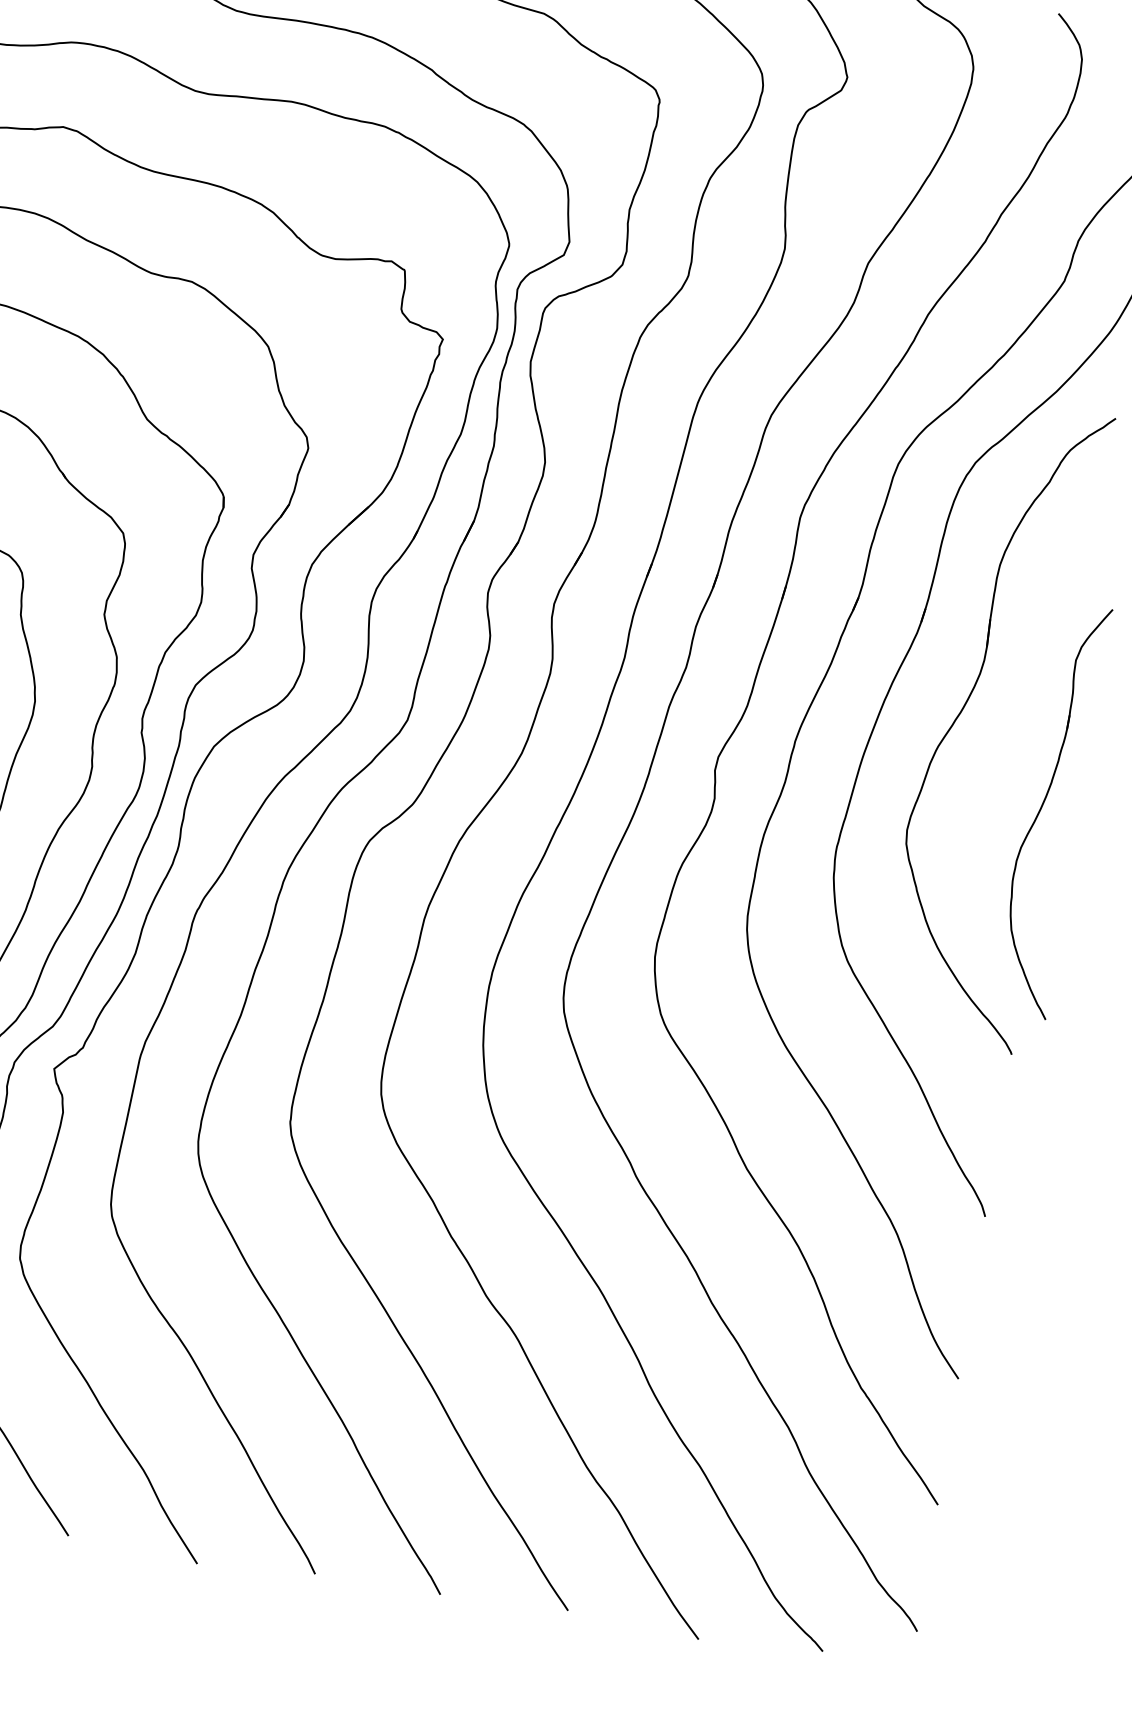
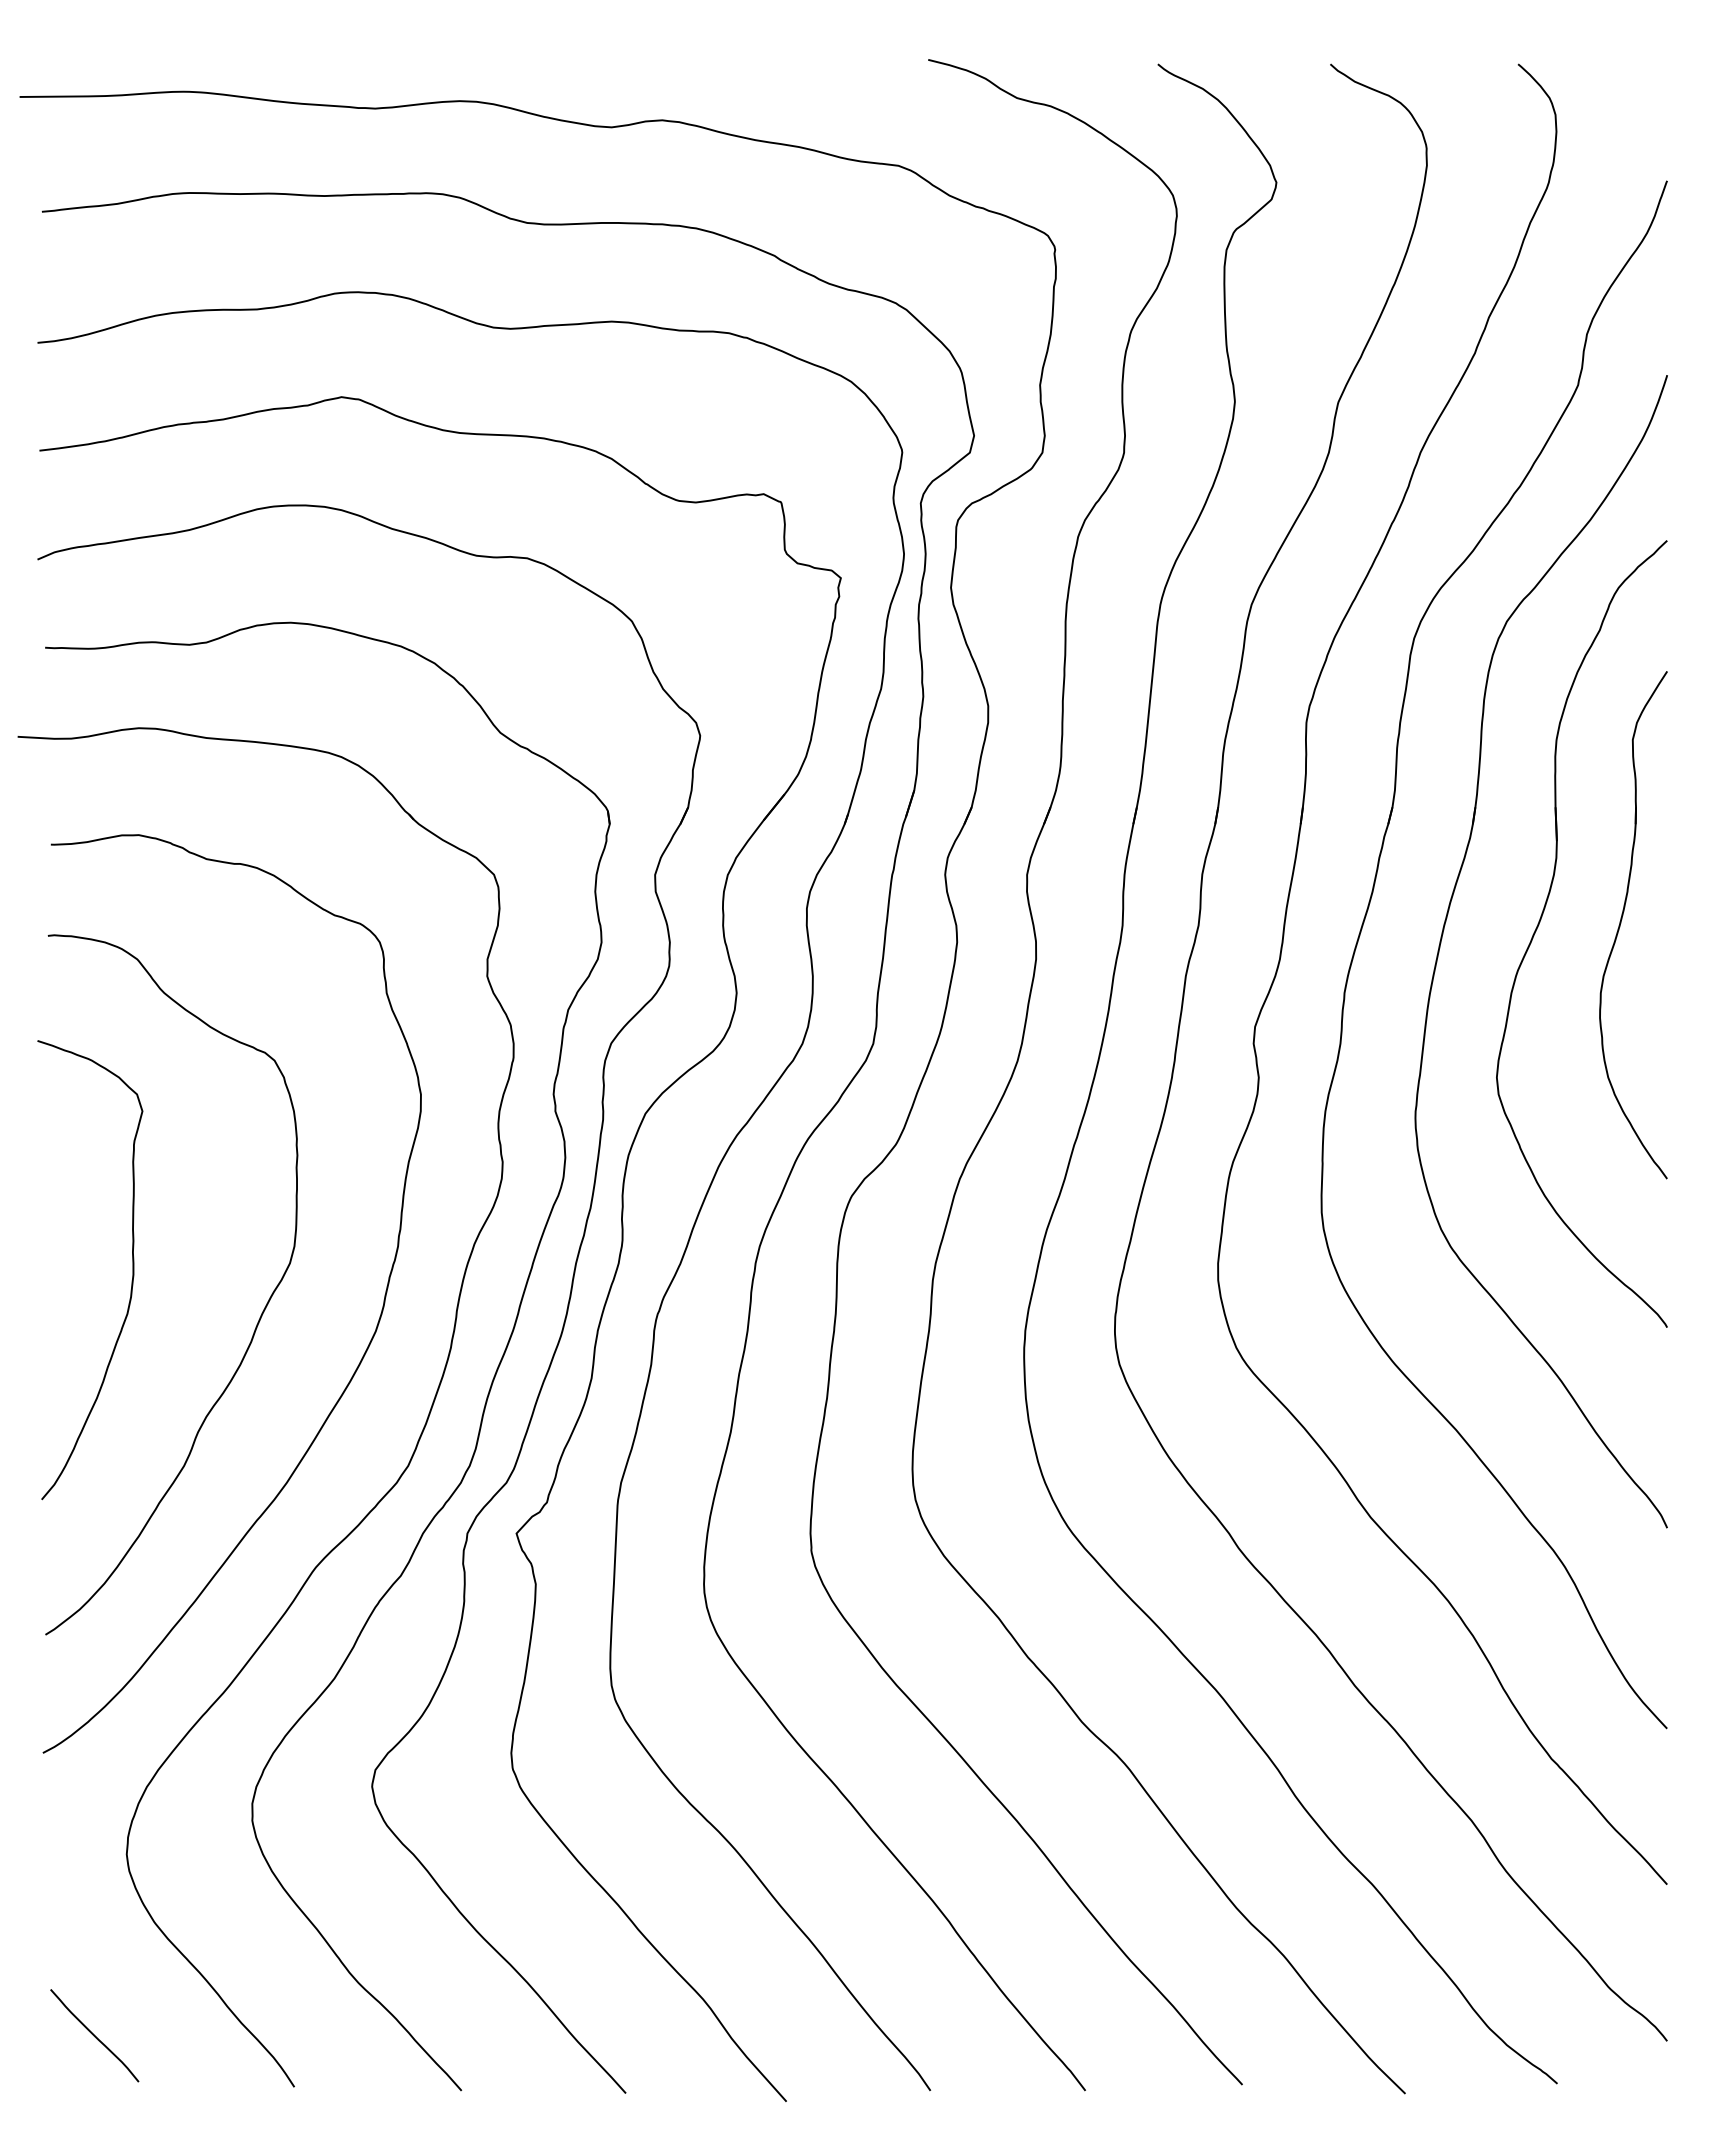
part: (1042, 807) -> (1621, 923), moved

